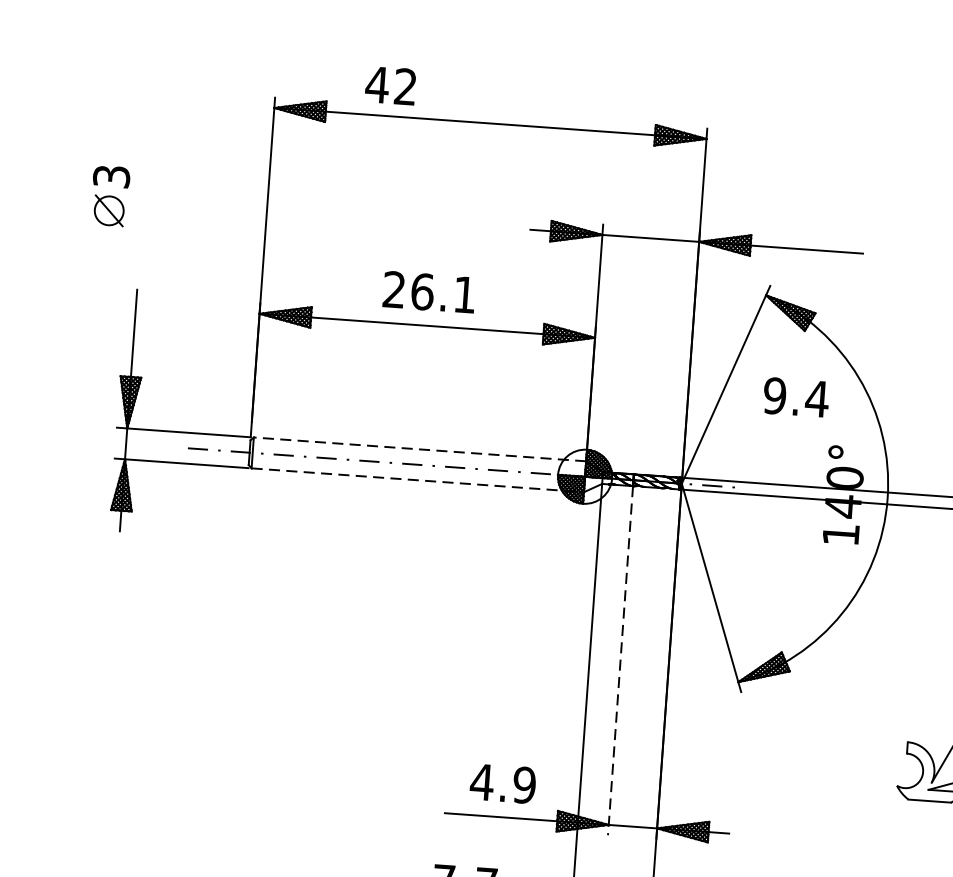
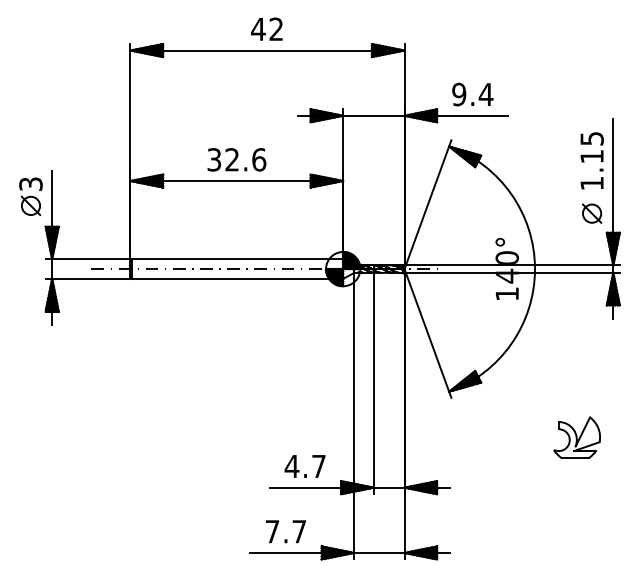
text: (390, 84) -> (266, 28), moved
part: (109, 195) -> (30, 196), moved
text: (429, 291) -> (236, 159), 26.1 -> 32.6
text: (795, 397) -> (472, 94), moved
line: (419, 449) -> (237, 259), dashed -> solid
line: (418, 479) -> (238, 278), dashed -> solid
line: (619, 660) -> (373, 383), dashed -> solid
text: (523, 785) -> (318, 466), 4.9 -> 4.7

